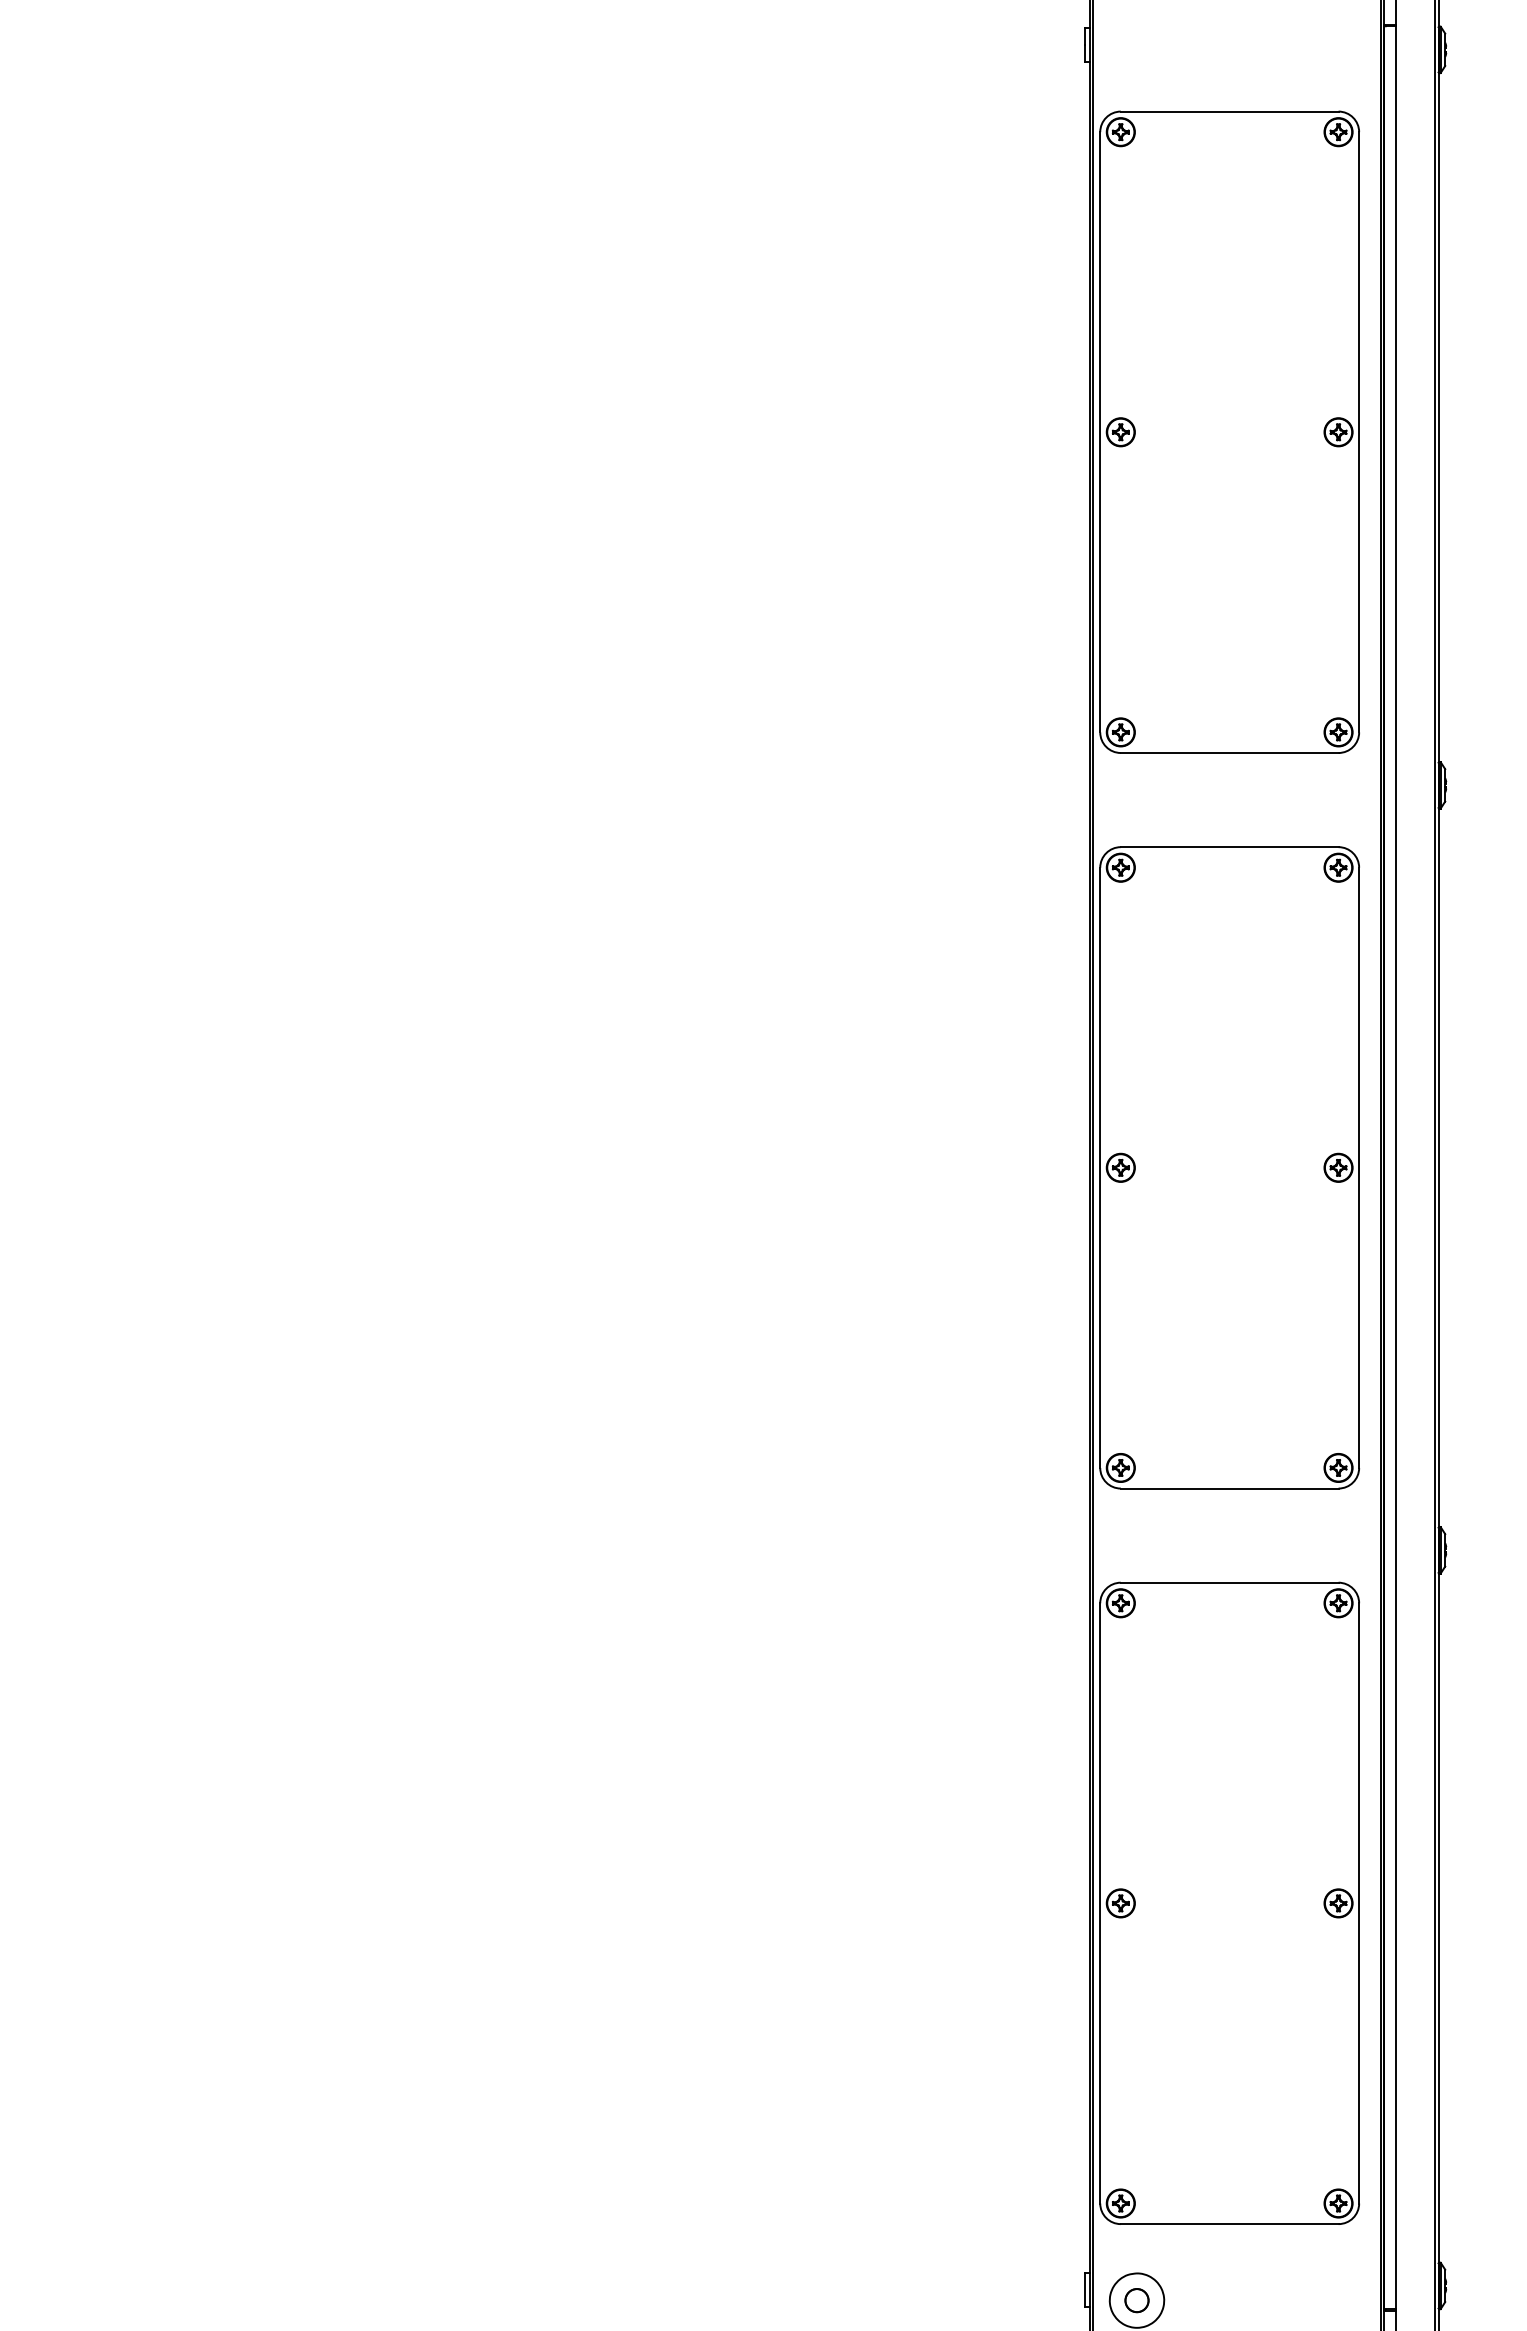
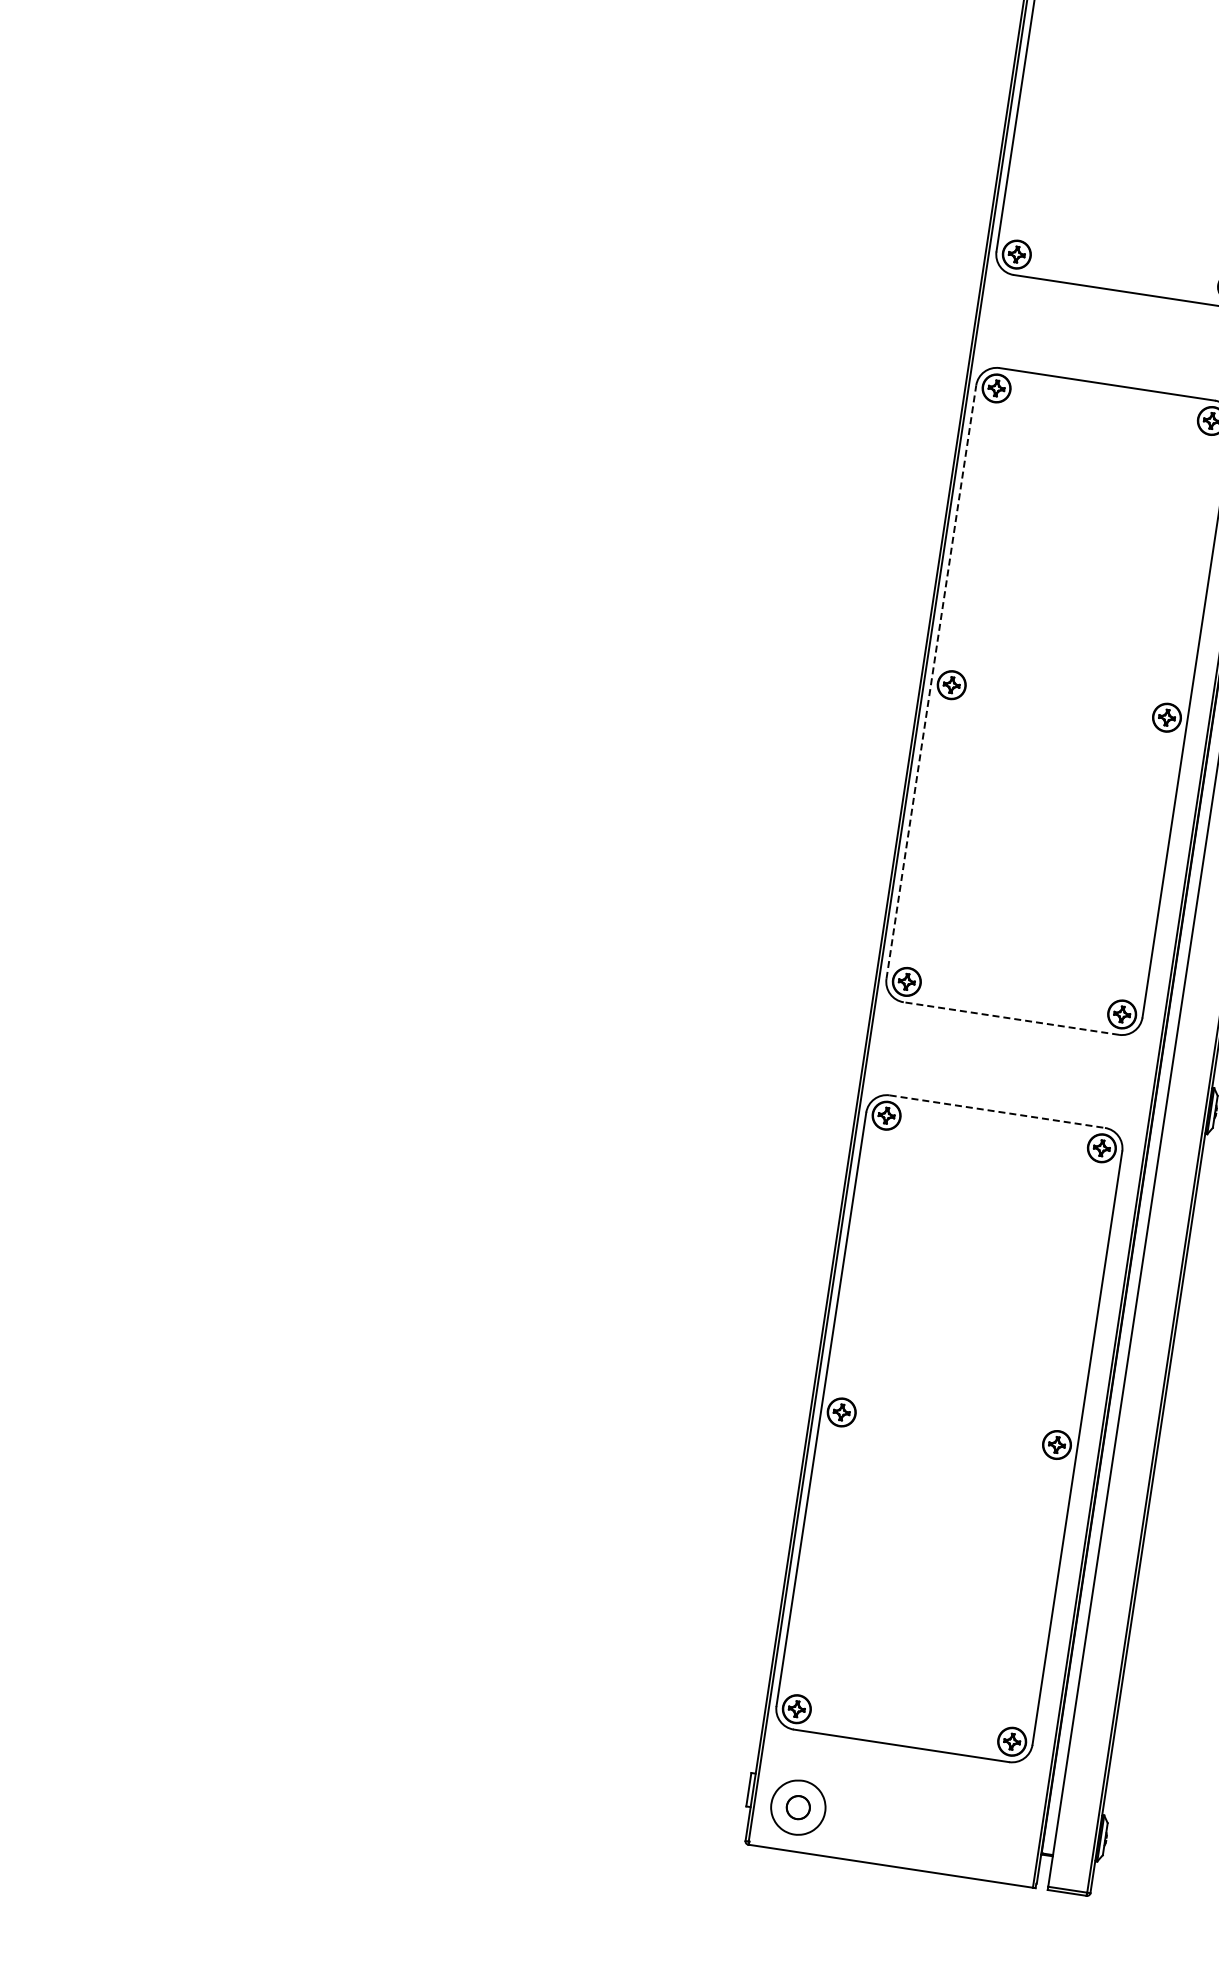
line: (1100, 1167) -> (931, 681), solid -> dashed
line: (1229, 1488) -> (1011, 1018), solid -> dashed
line: (1229, 1582) -> (997, 1111), solid -> dashed

